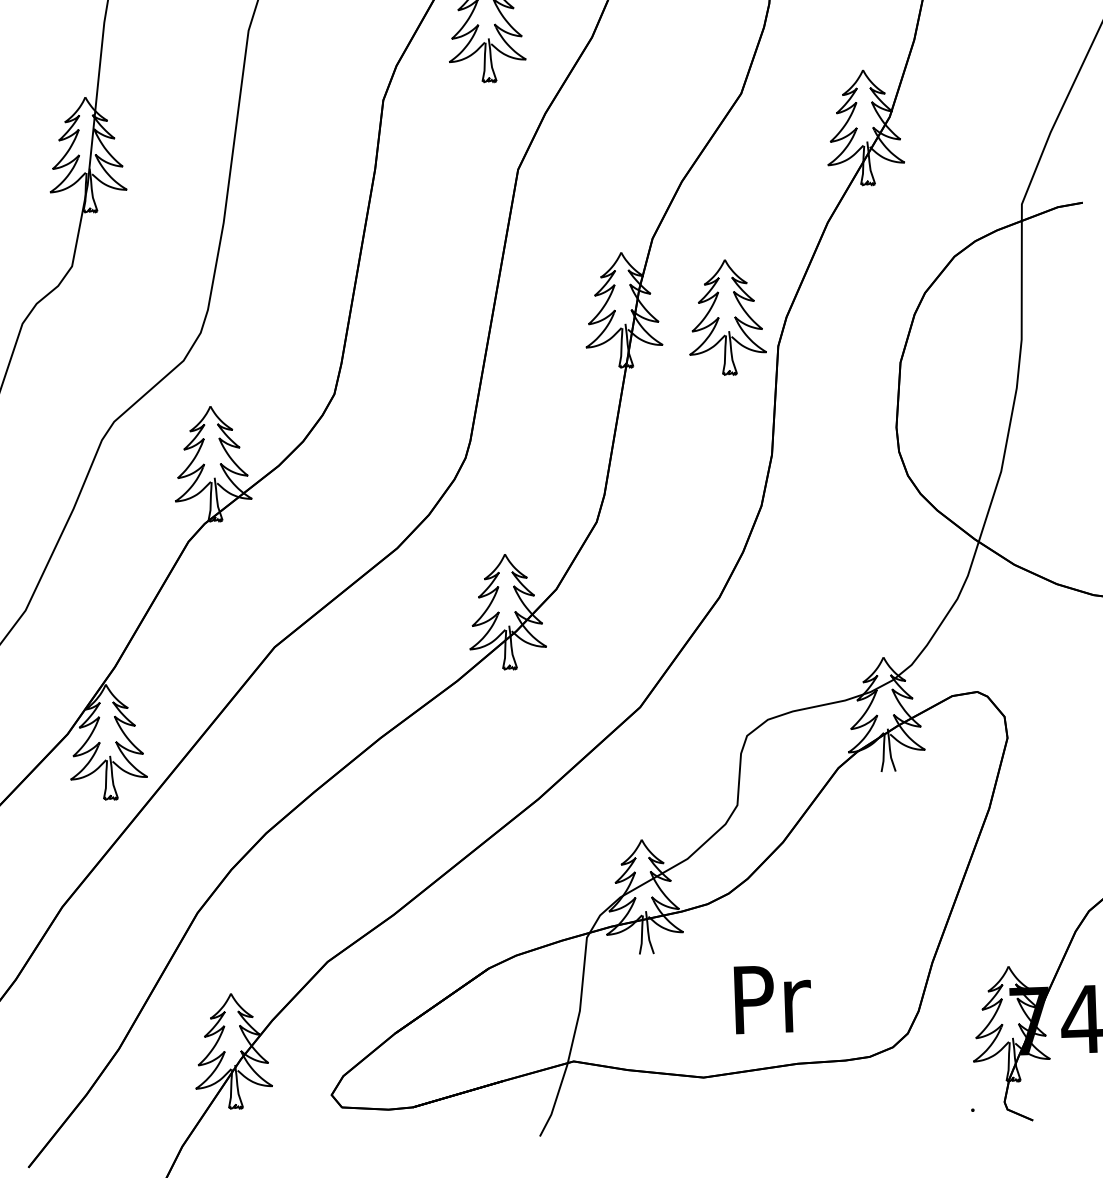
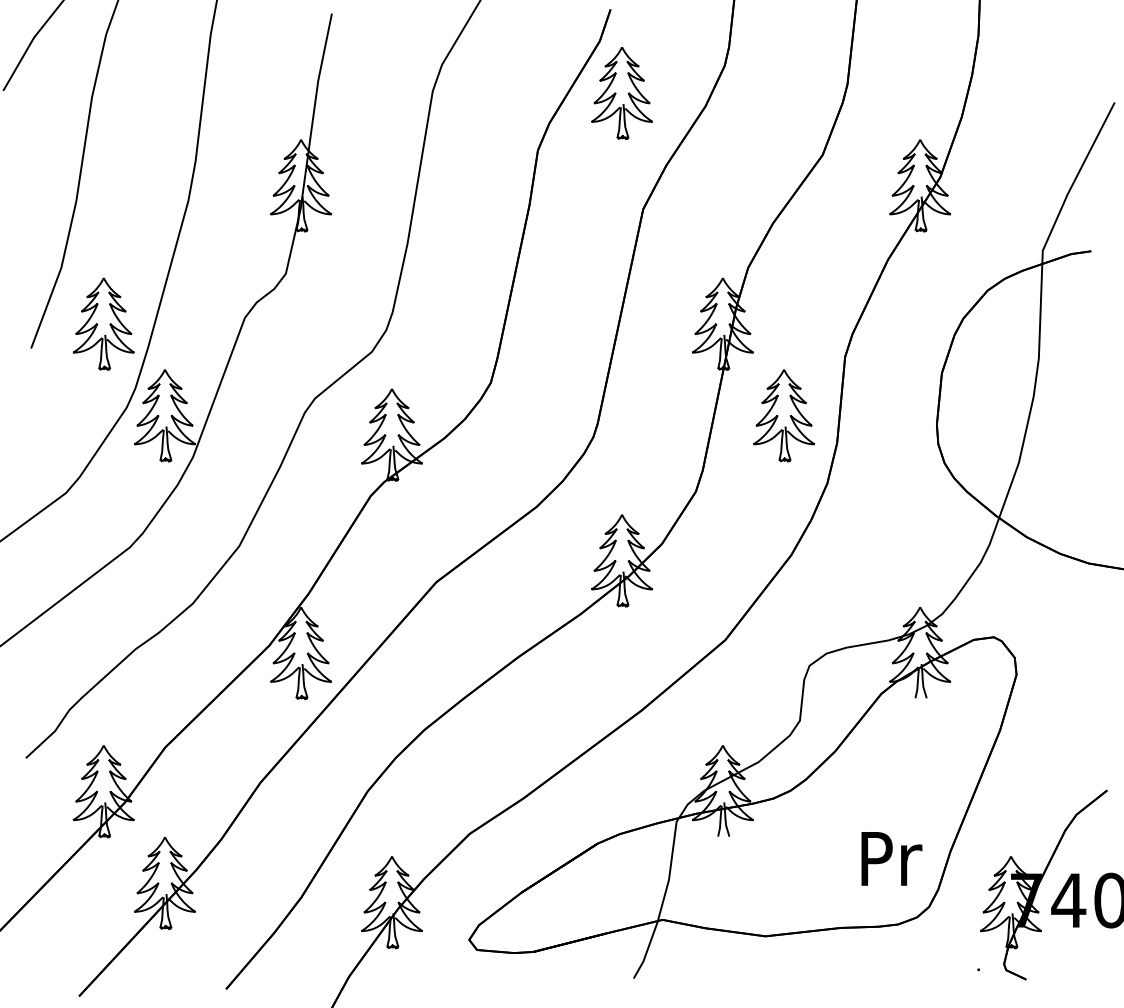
part: (726, 317) -> (783, 415), moved
text: (772, 998) -> (891, 858), moved

